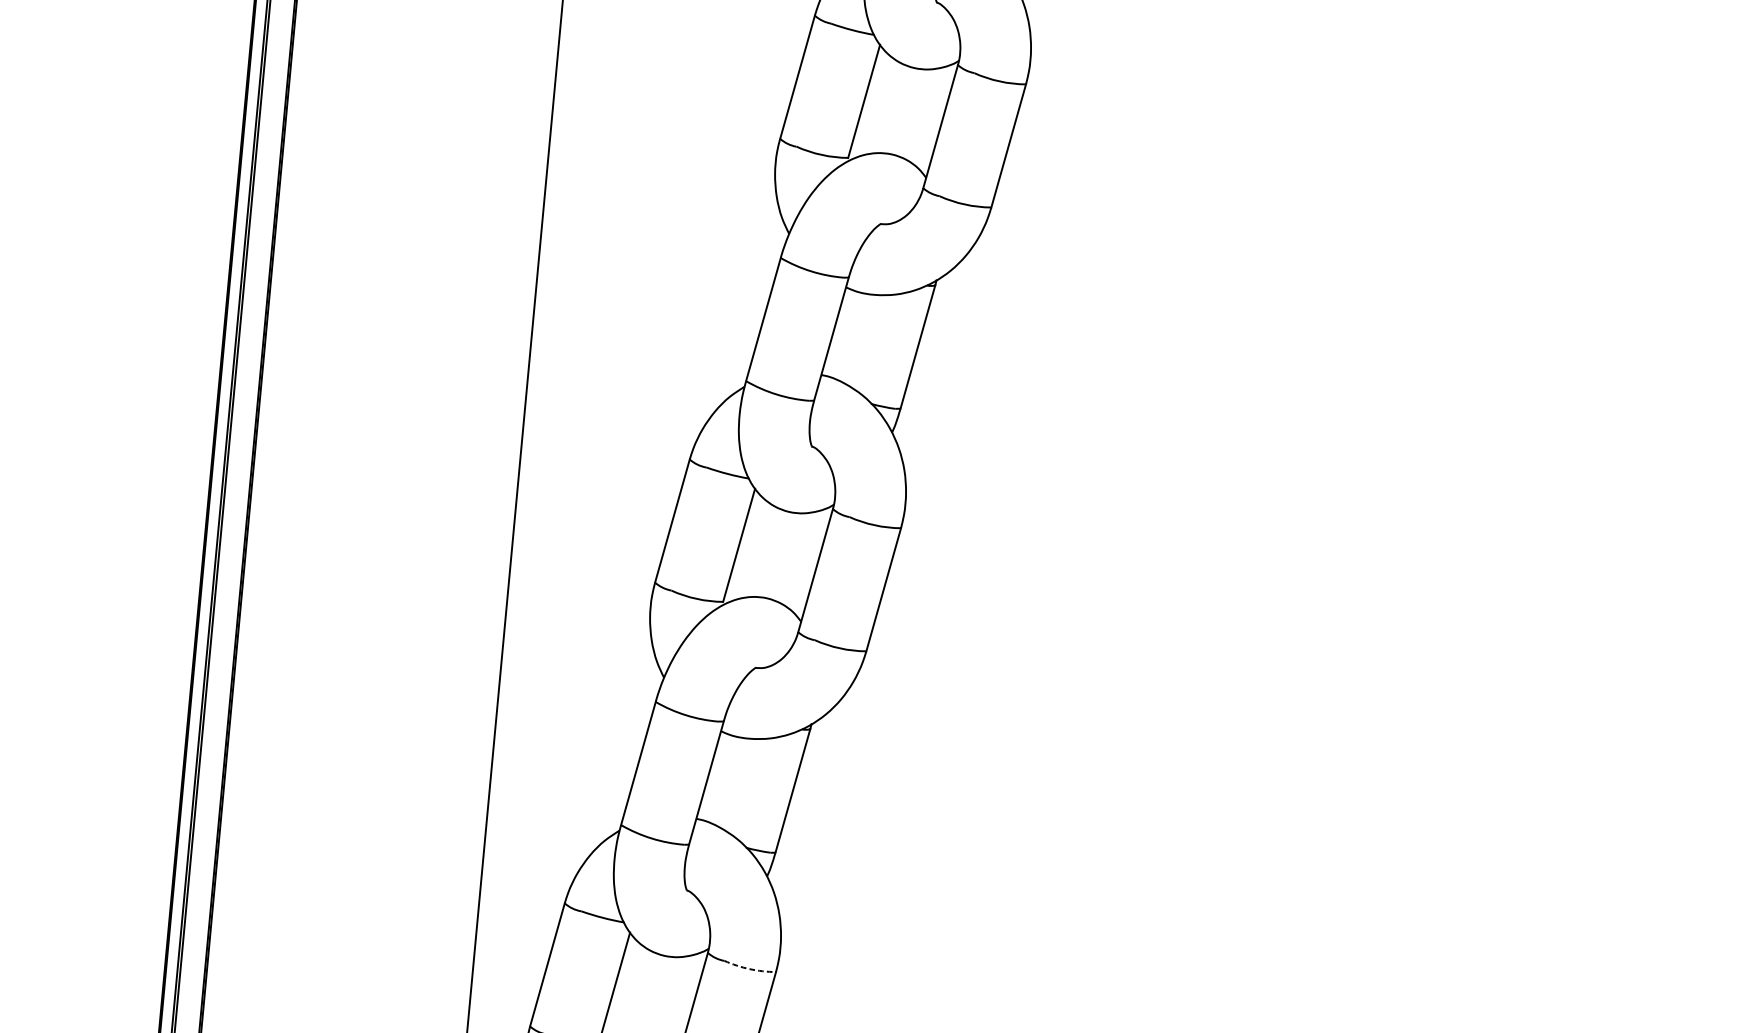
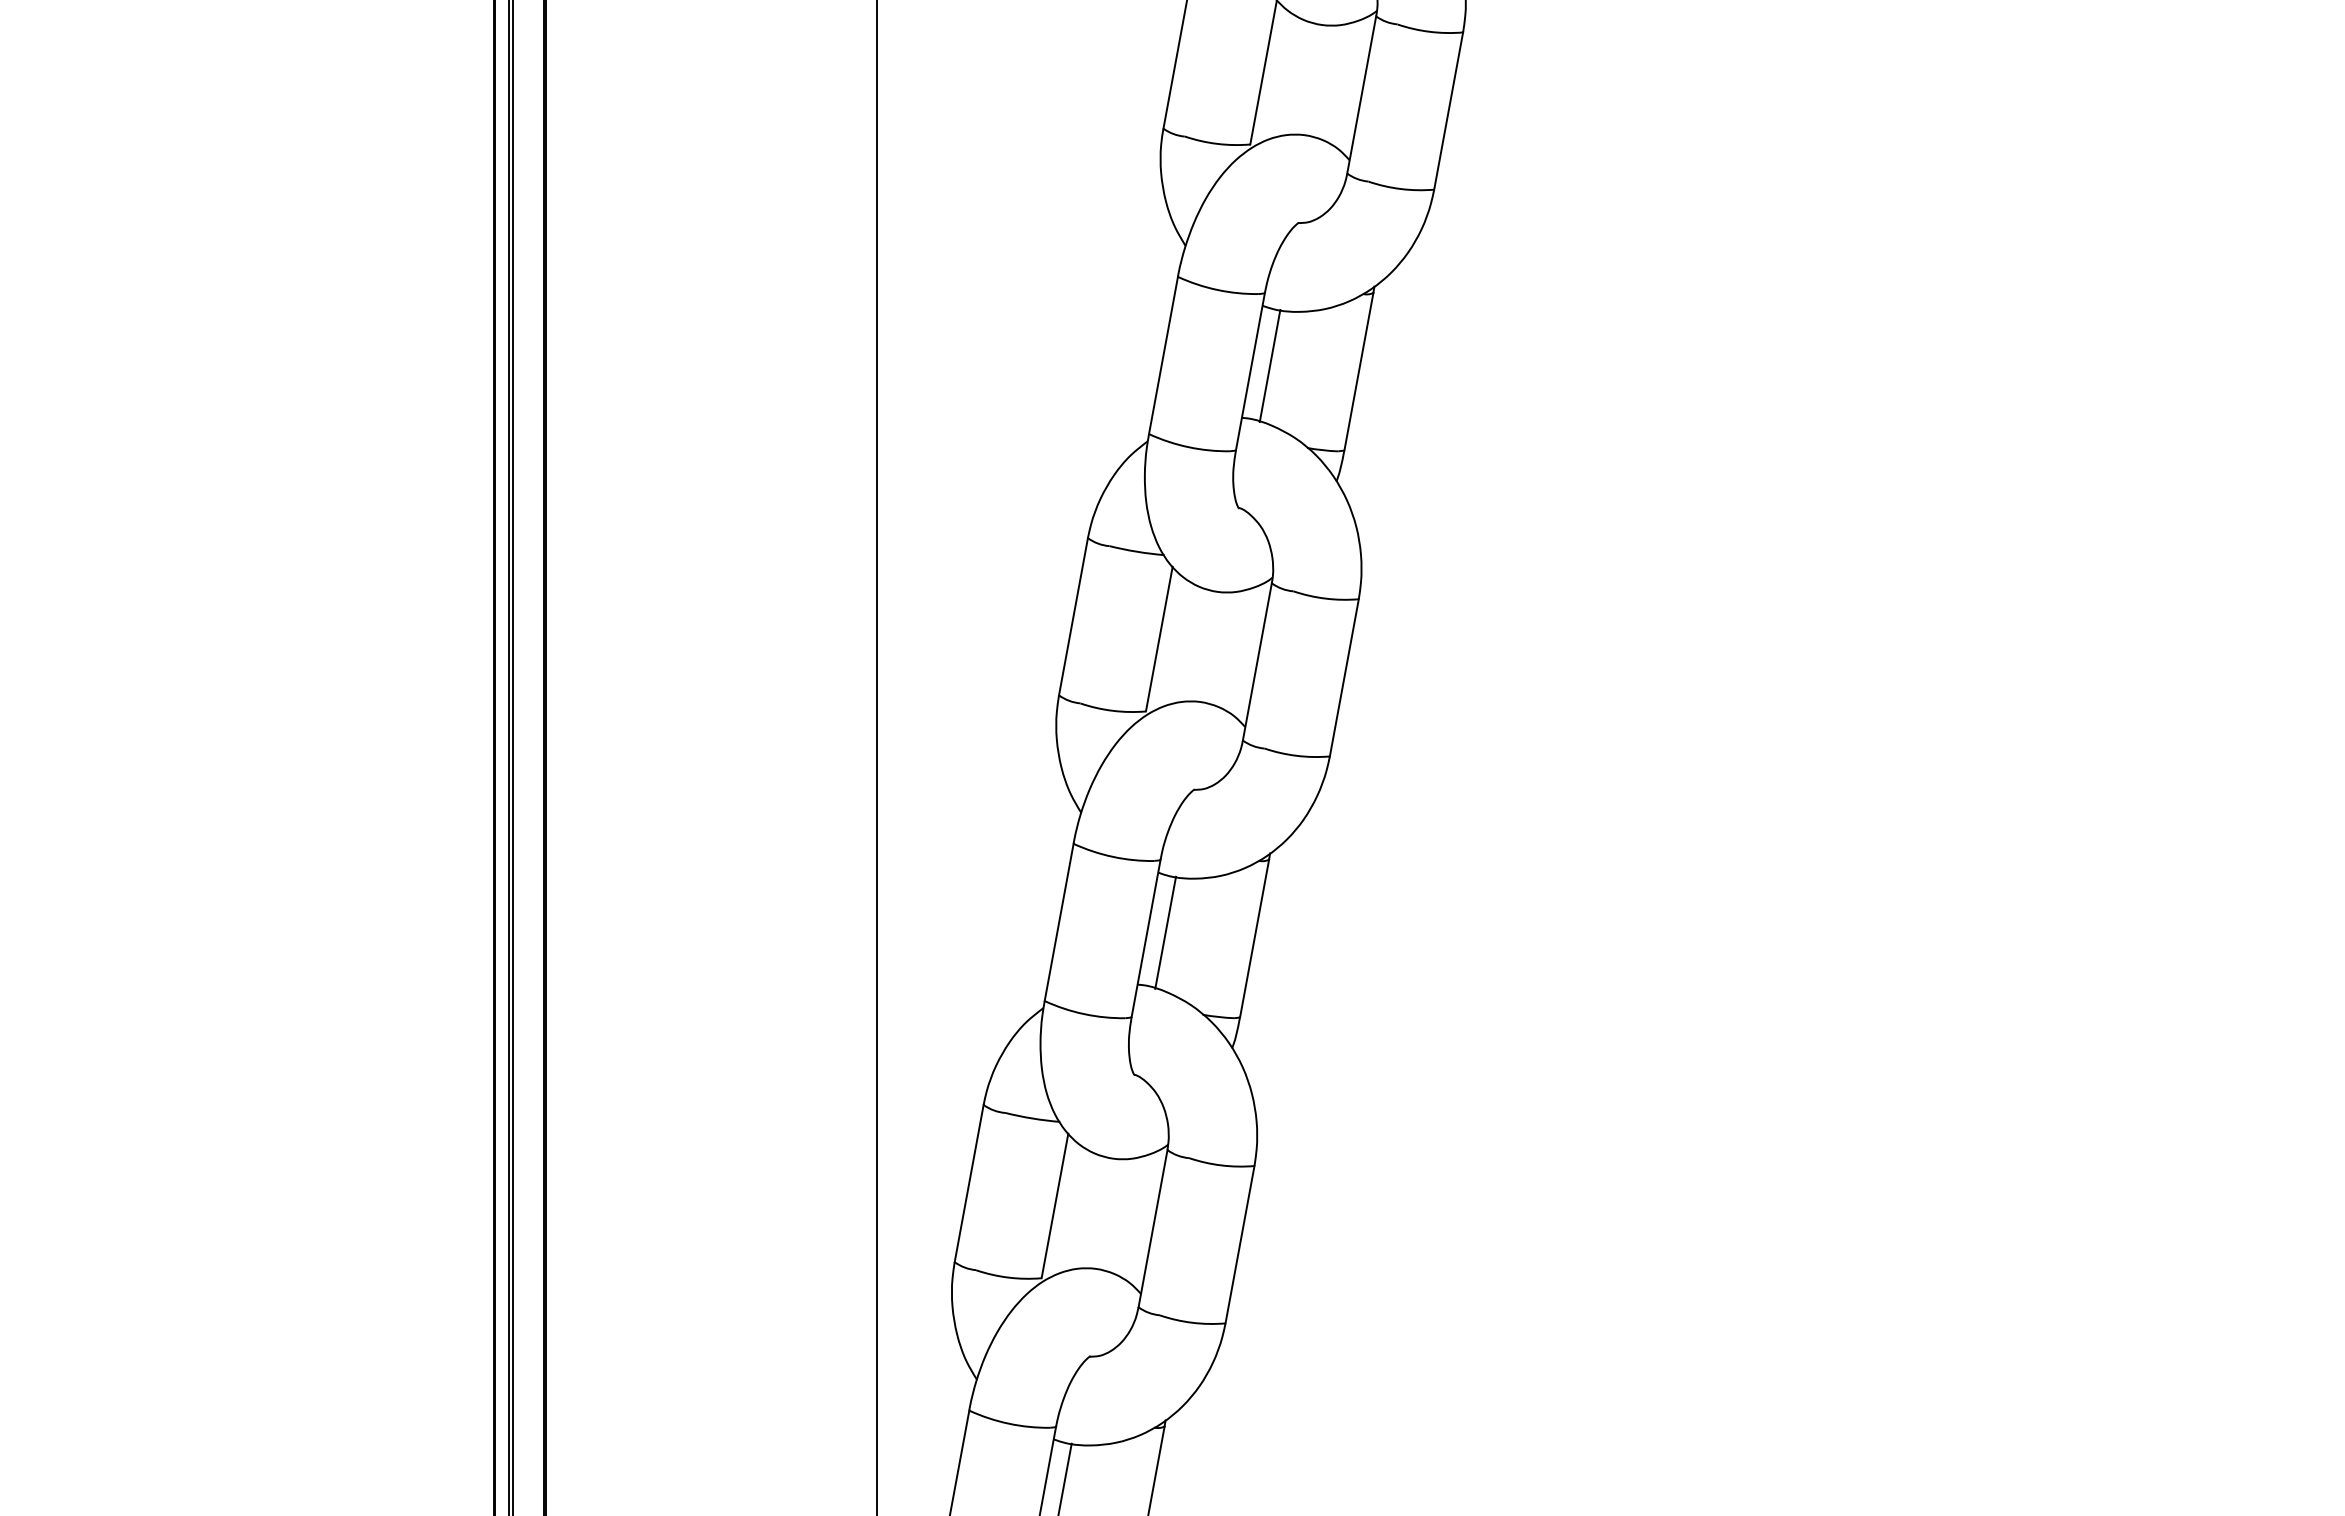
line: (847, 336) -> (1269, 366), added
line: (722, 779) -> (1165, 932), added
arc: (749, 969) -> (1221, 1165), dashed -> solid

